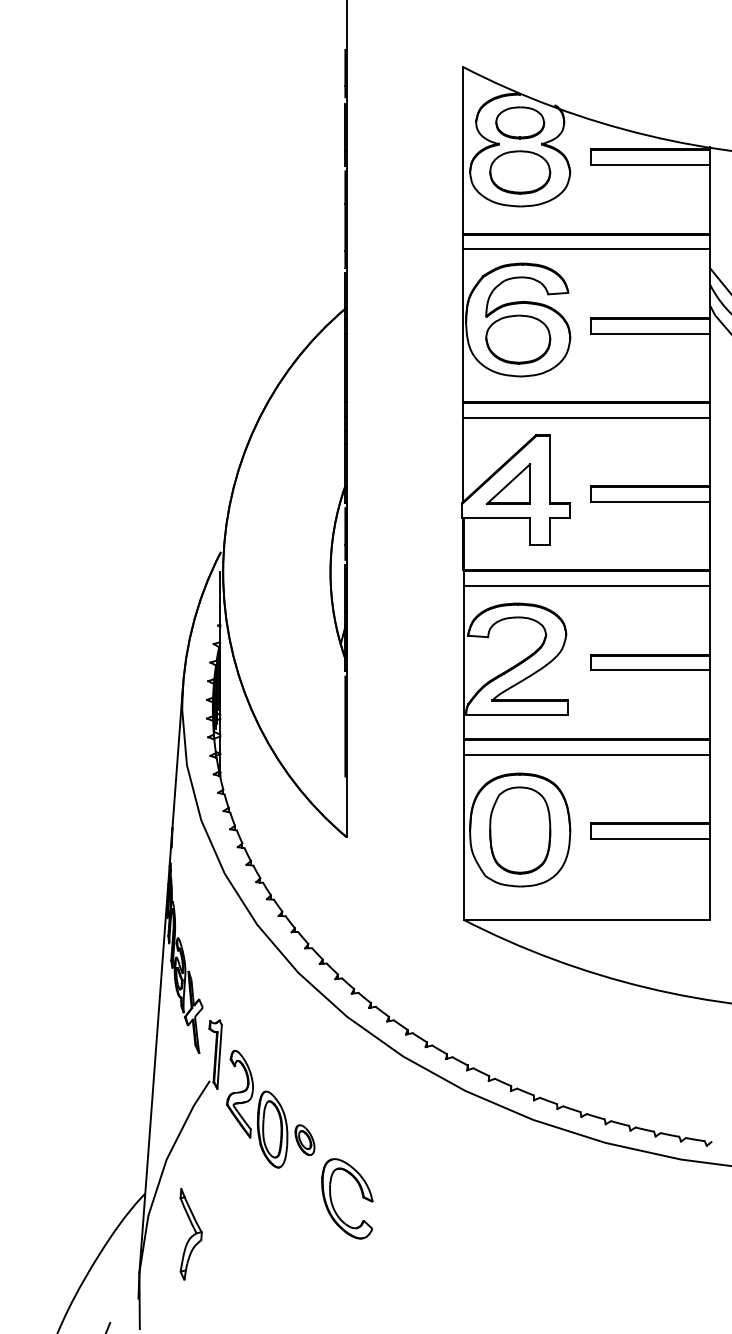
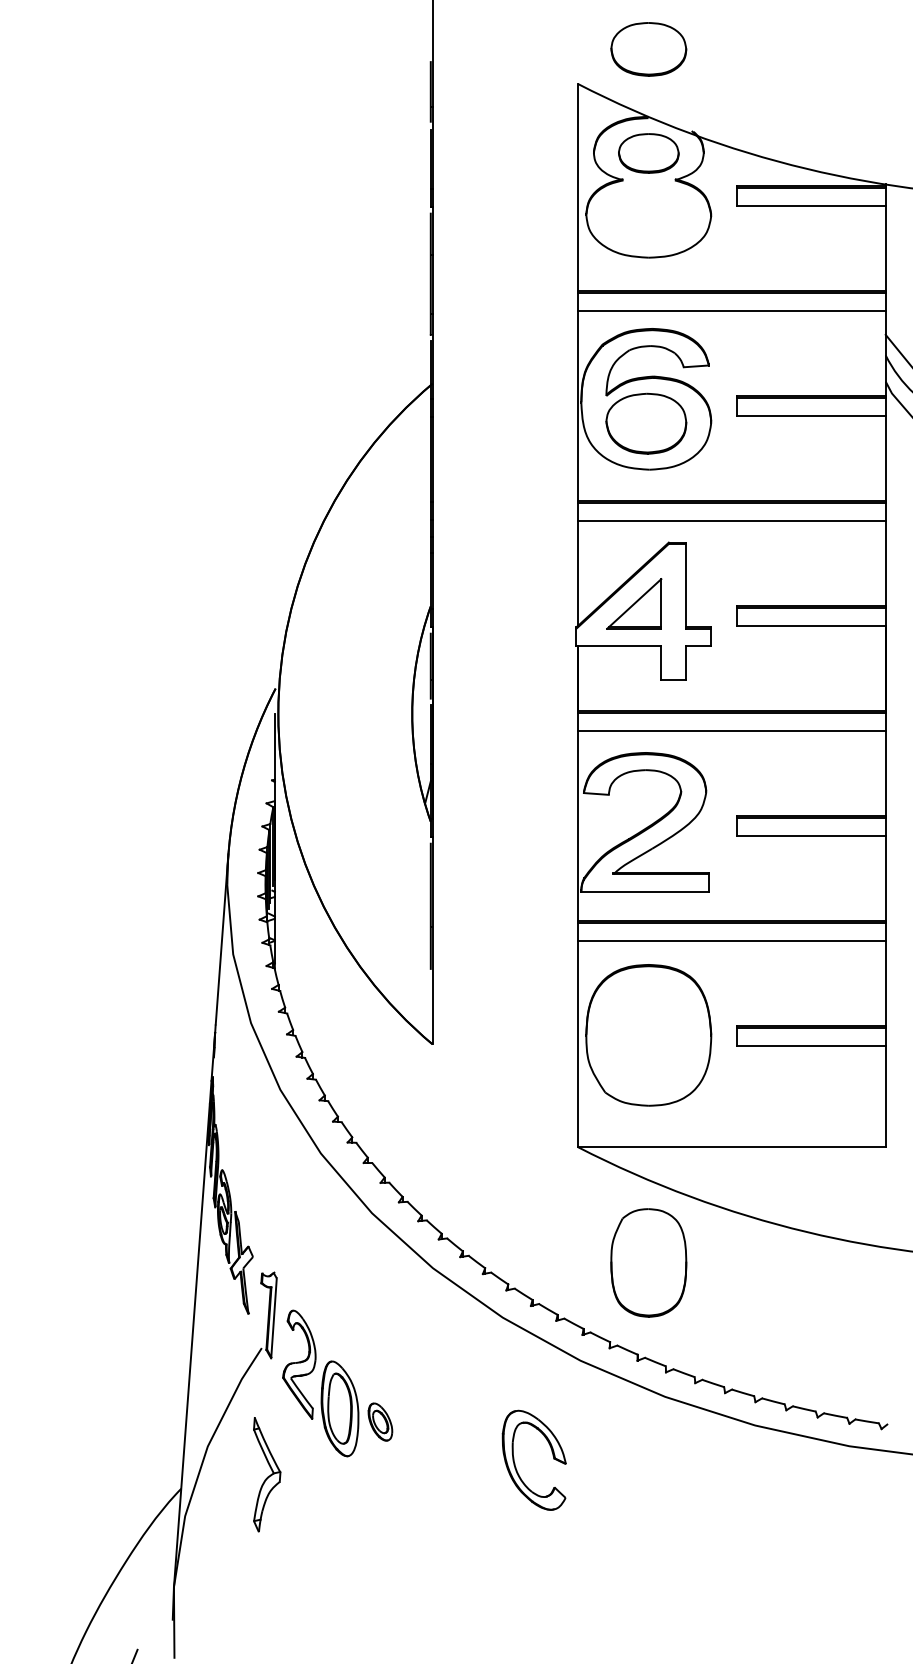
part: (520, 172) -> (649, 49), moved
part: (520, 830) -> (649, 1262), moved
part: (361, 1194) -> (551, 1454), moved
part: (190, 1234) -> (266, 1474), moved

